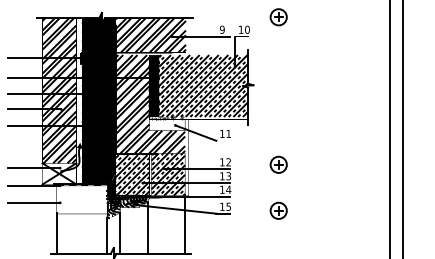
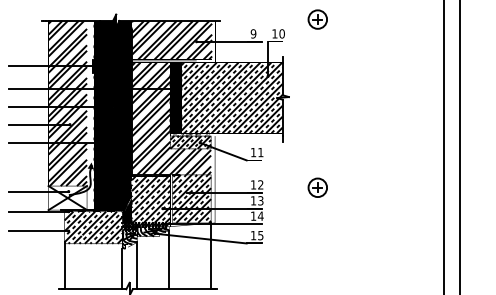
hatch: (167, 124) -> (191, 141), added
hatch: (81, 199) -> (92, 227), added
part: (278, 210) -> (317, 239), removed

